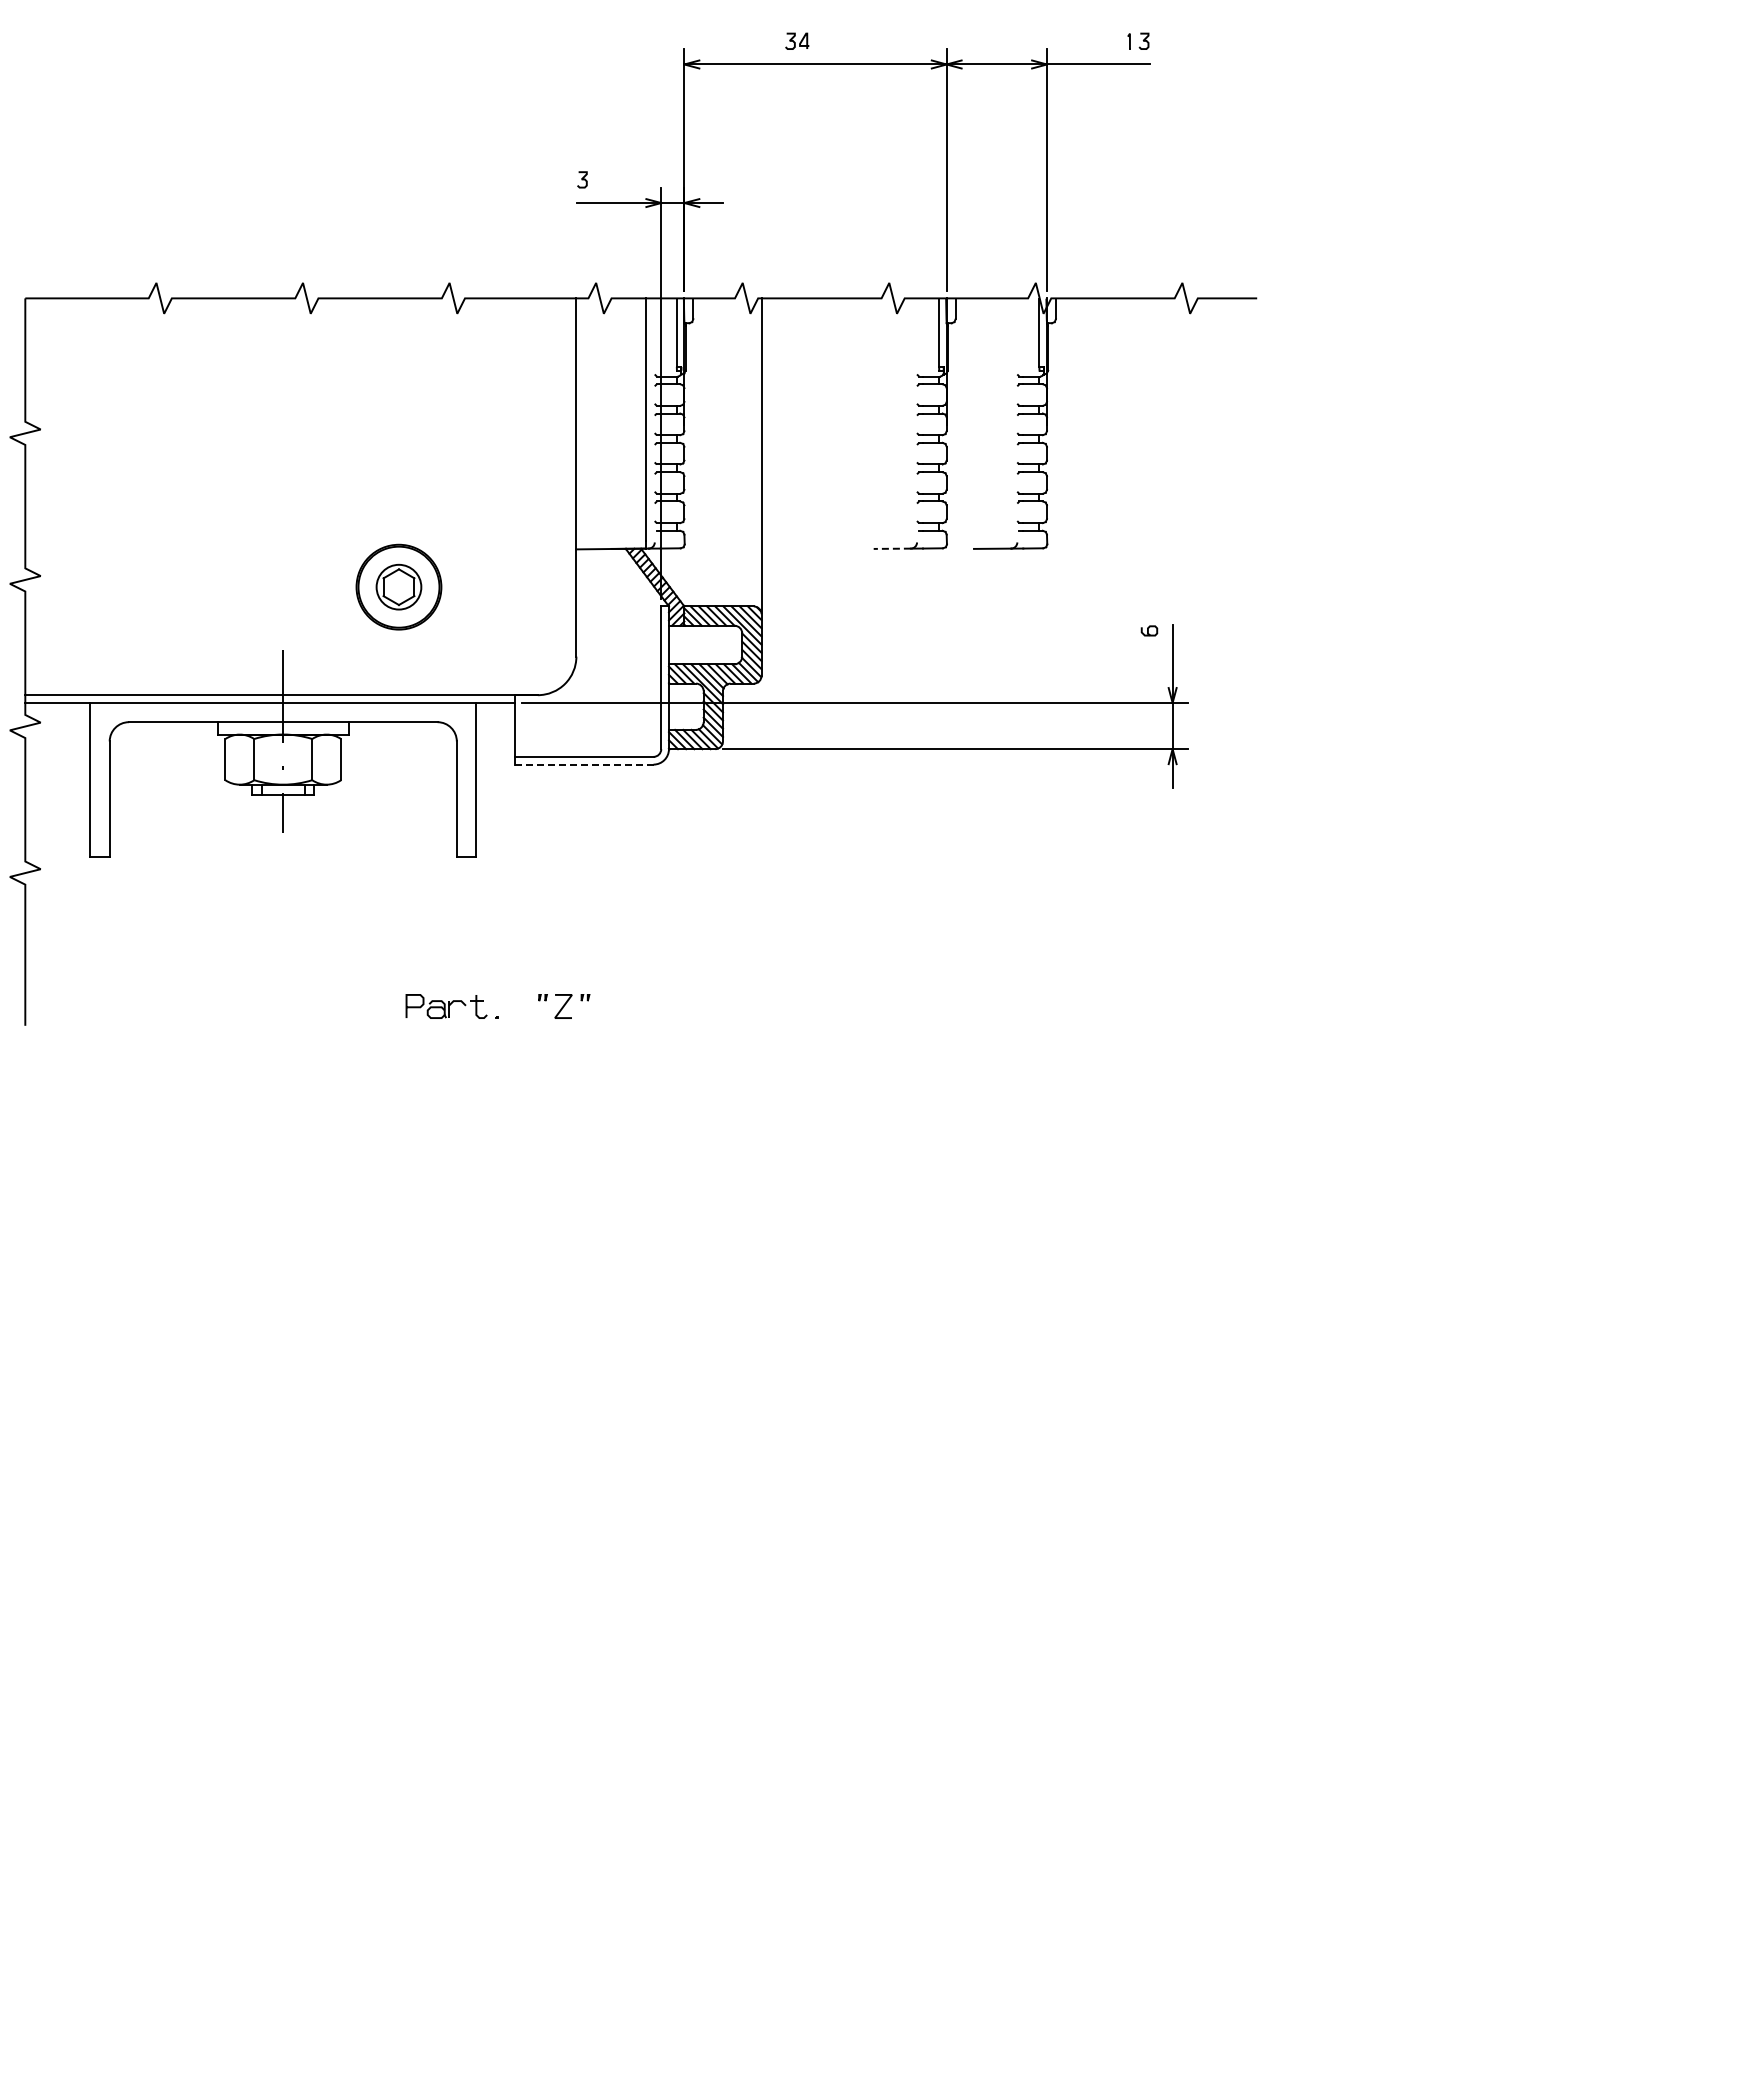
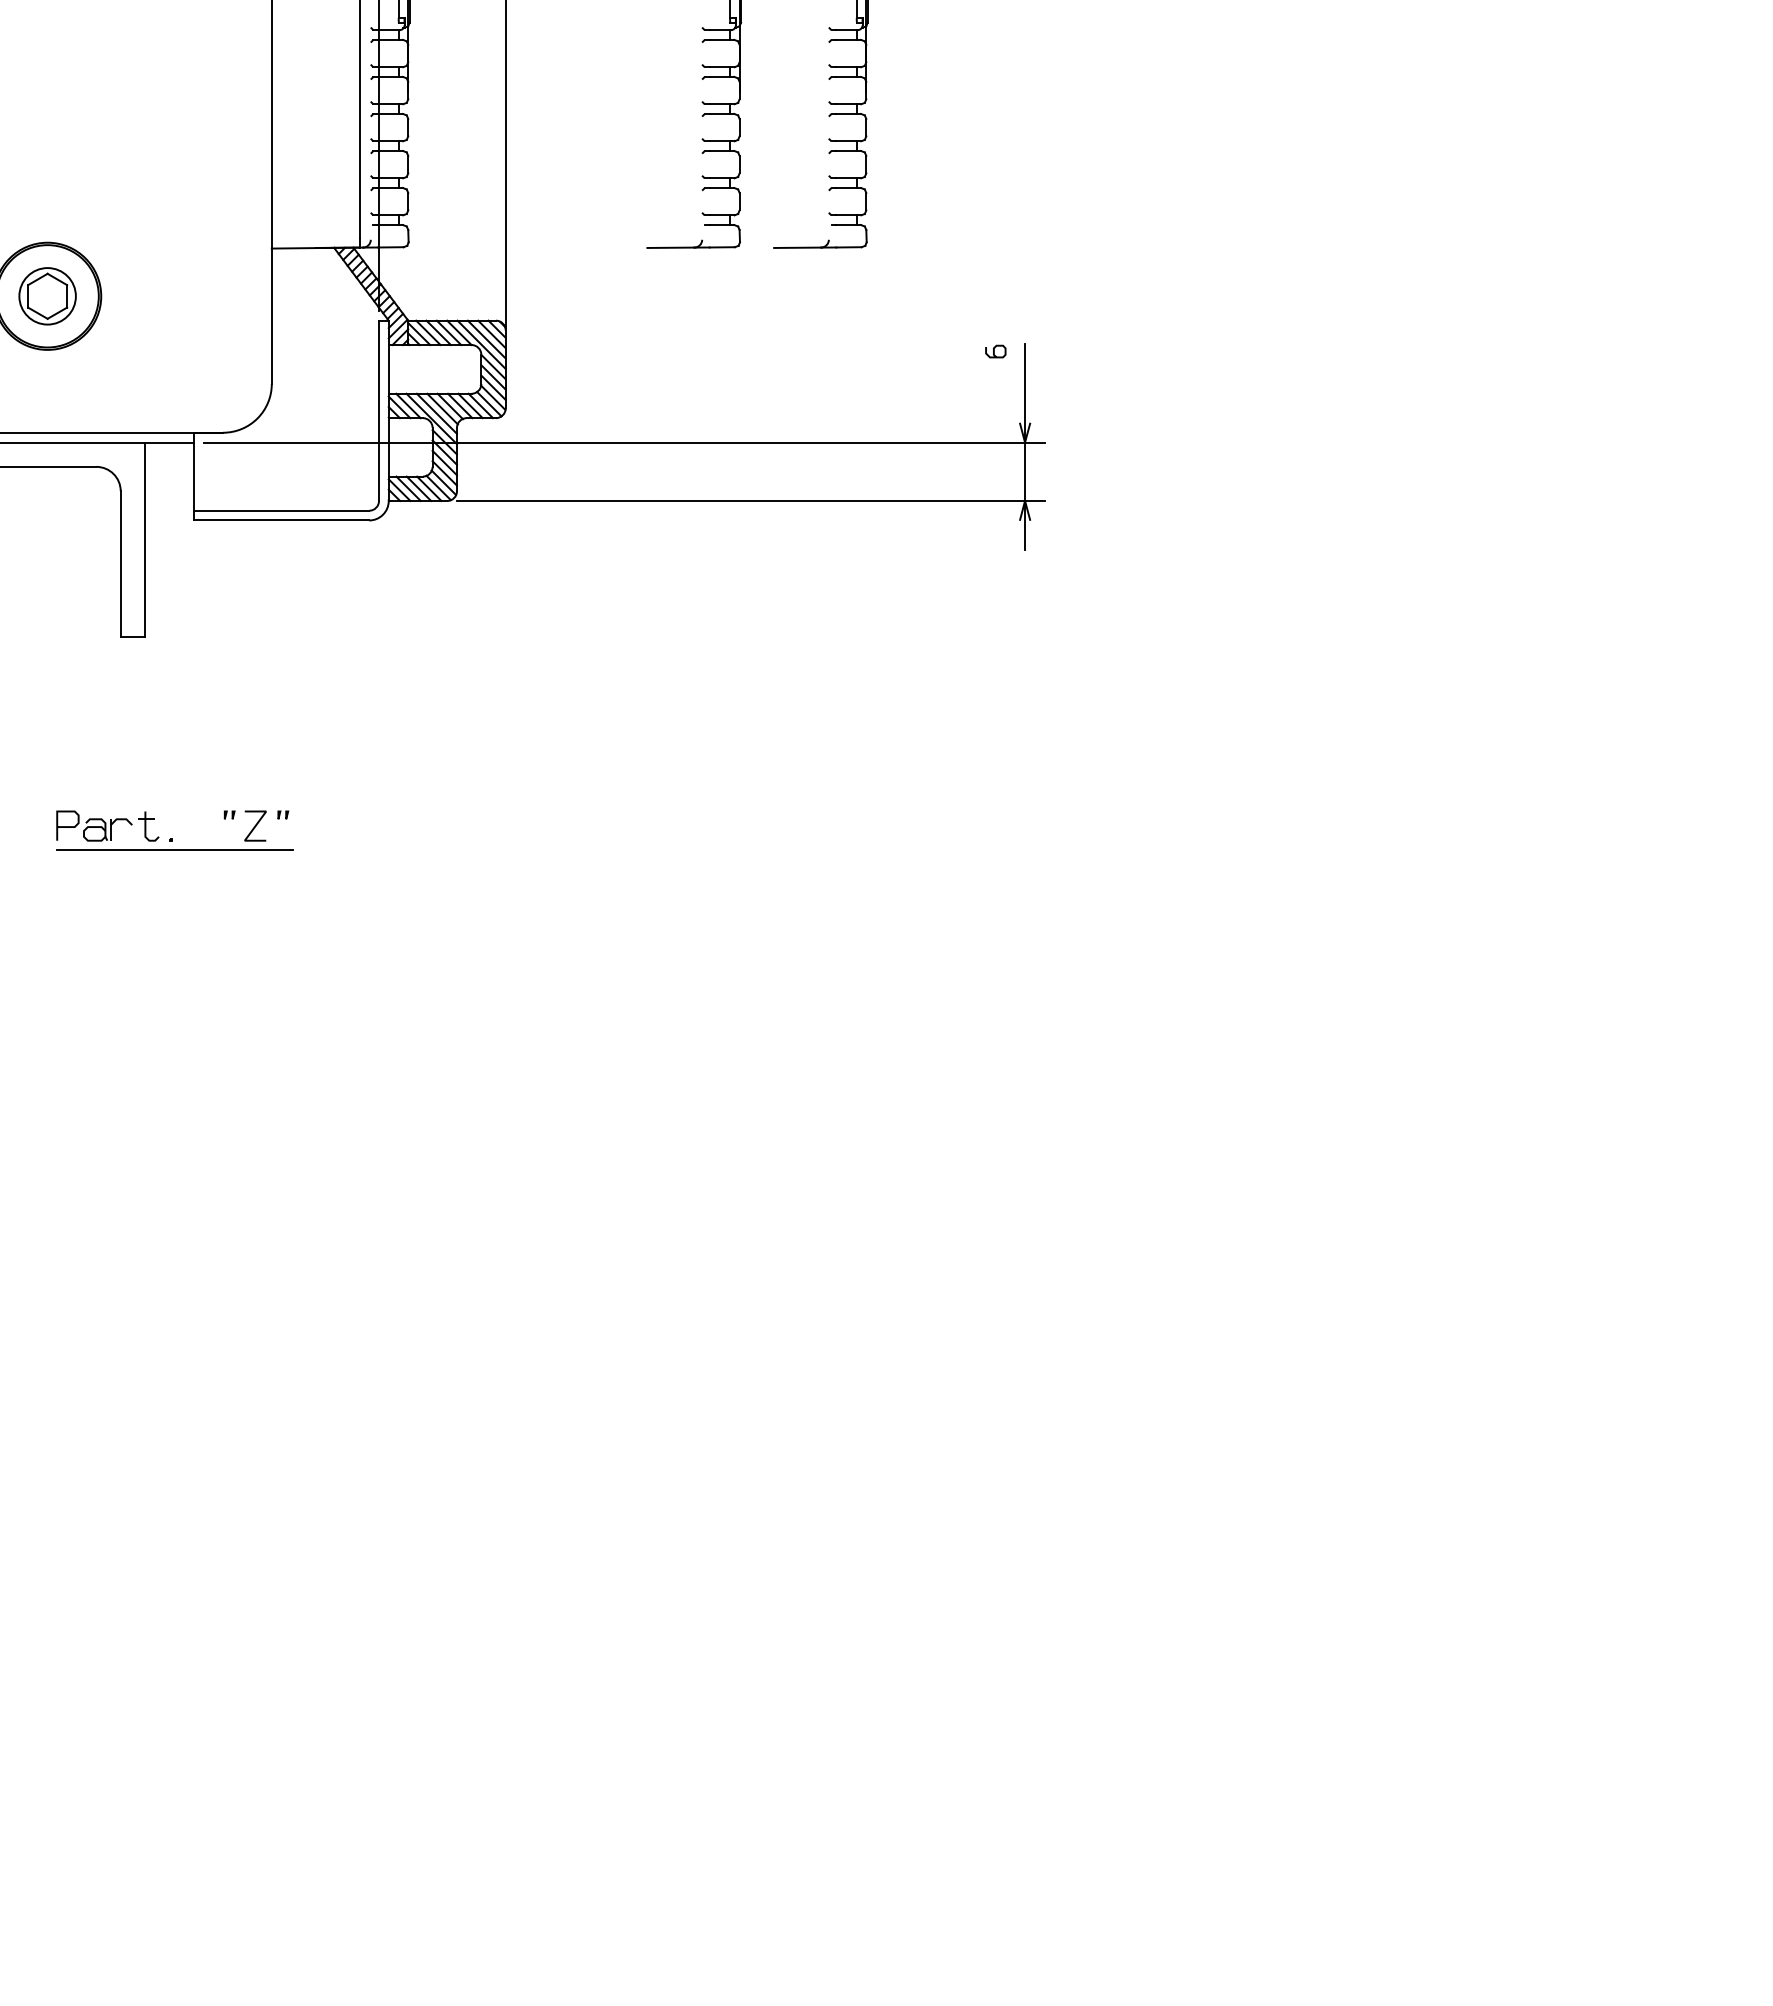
line: (892, 548) -> (671, 247), dashed -> solid
line: (584, 764) -> (282, 520), dashed -> solid
line: (499, 1025) -> (174, 850), added

